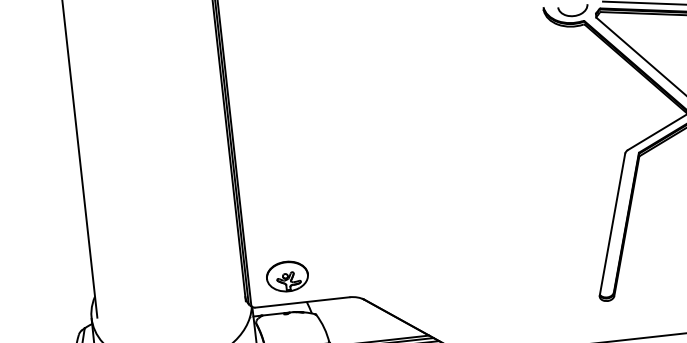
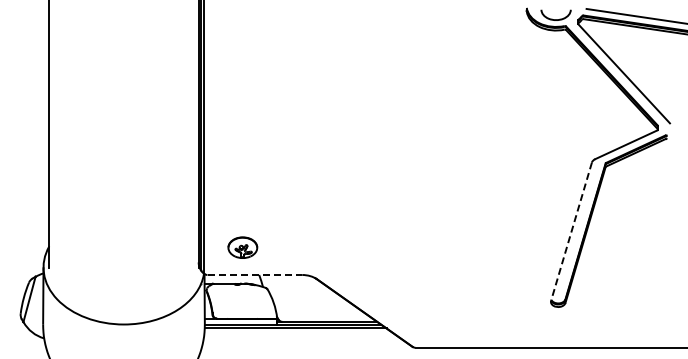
line: (612, 225) -> (571, 232), solid -> dashed
part: (287, 276) -> (242, 247), size x0.7
line: (303, 302) -> (255, 275), solid -> dashed

